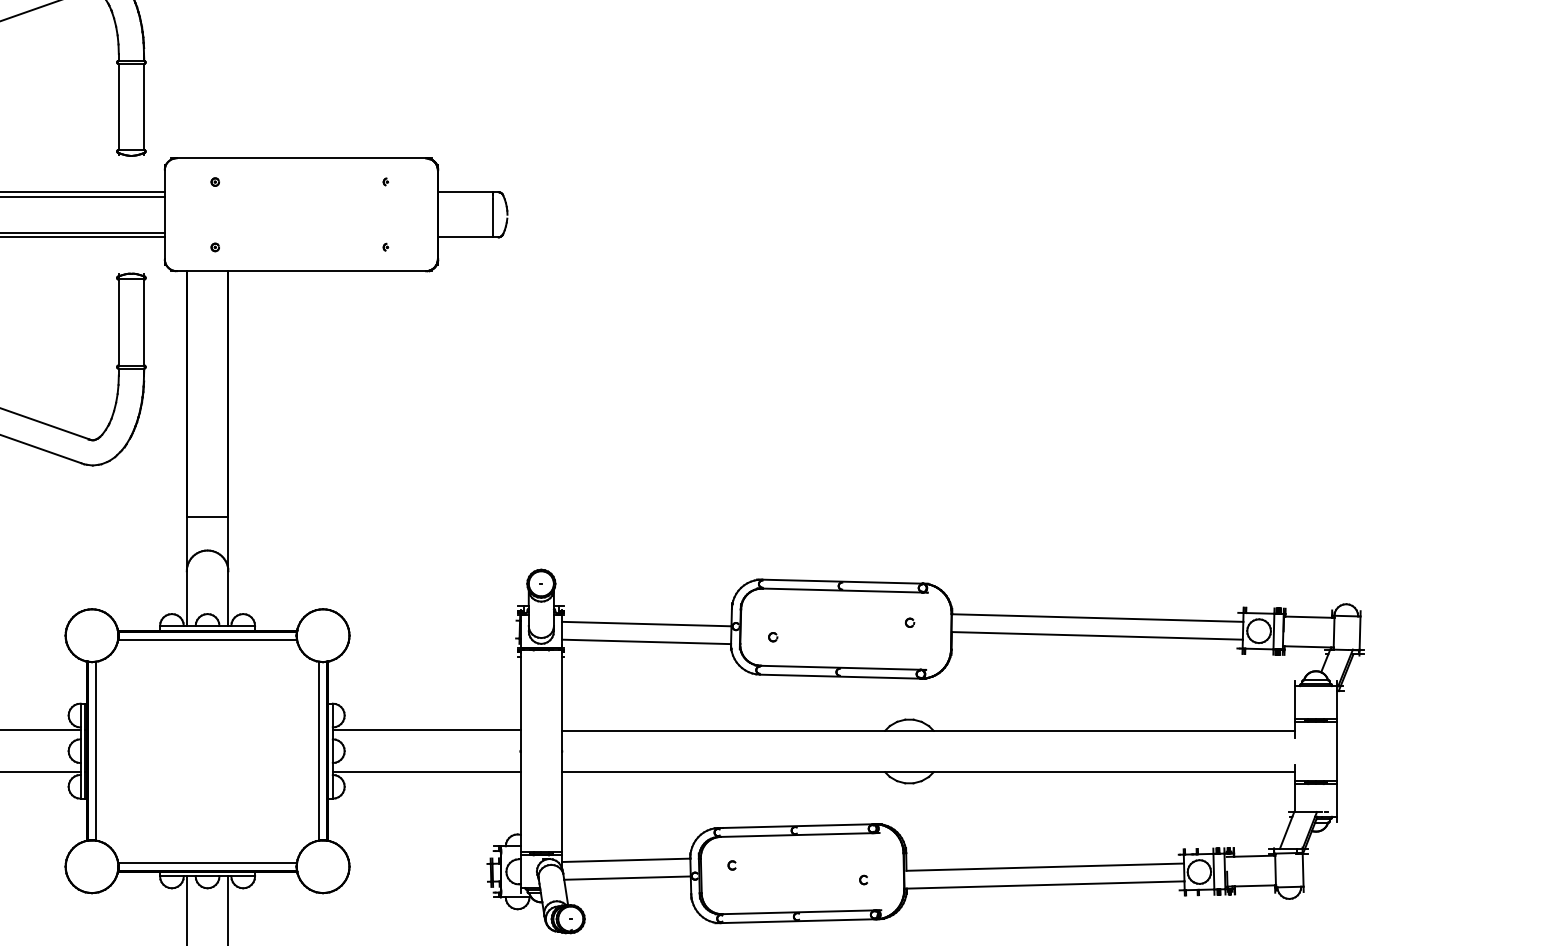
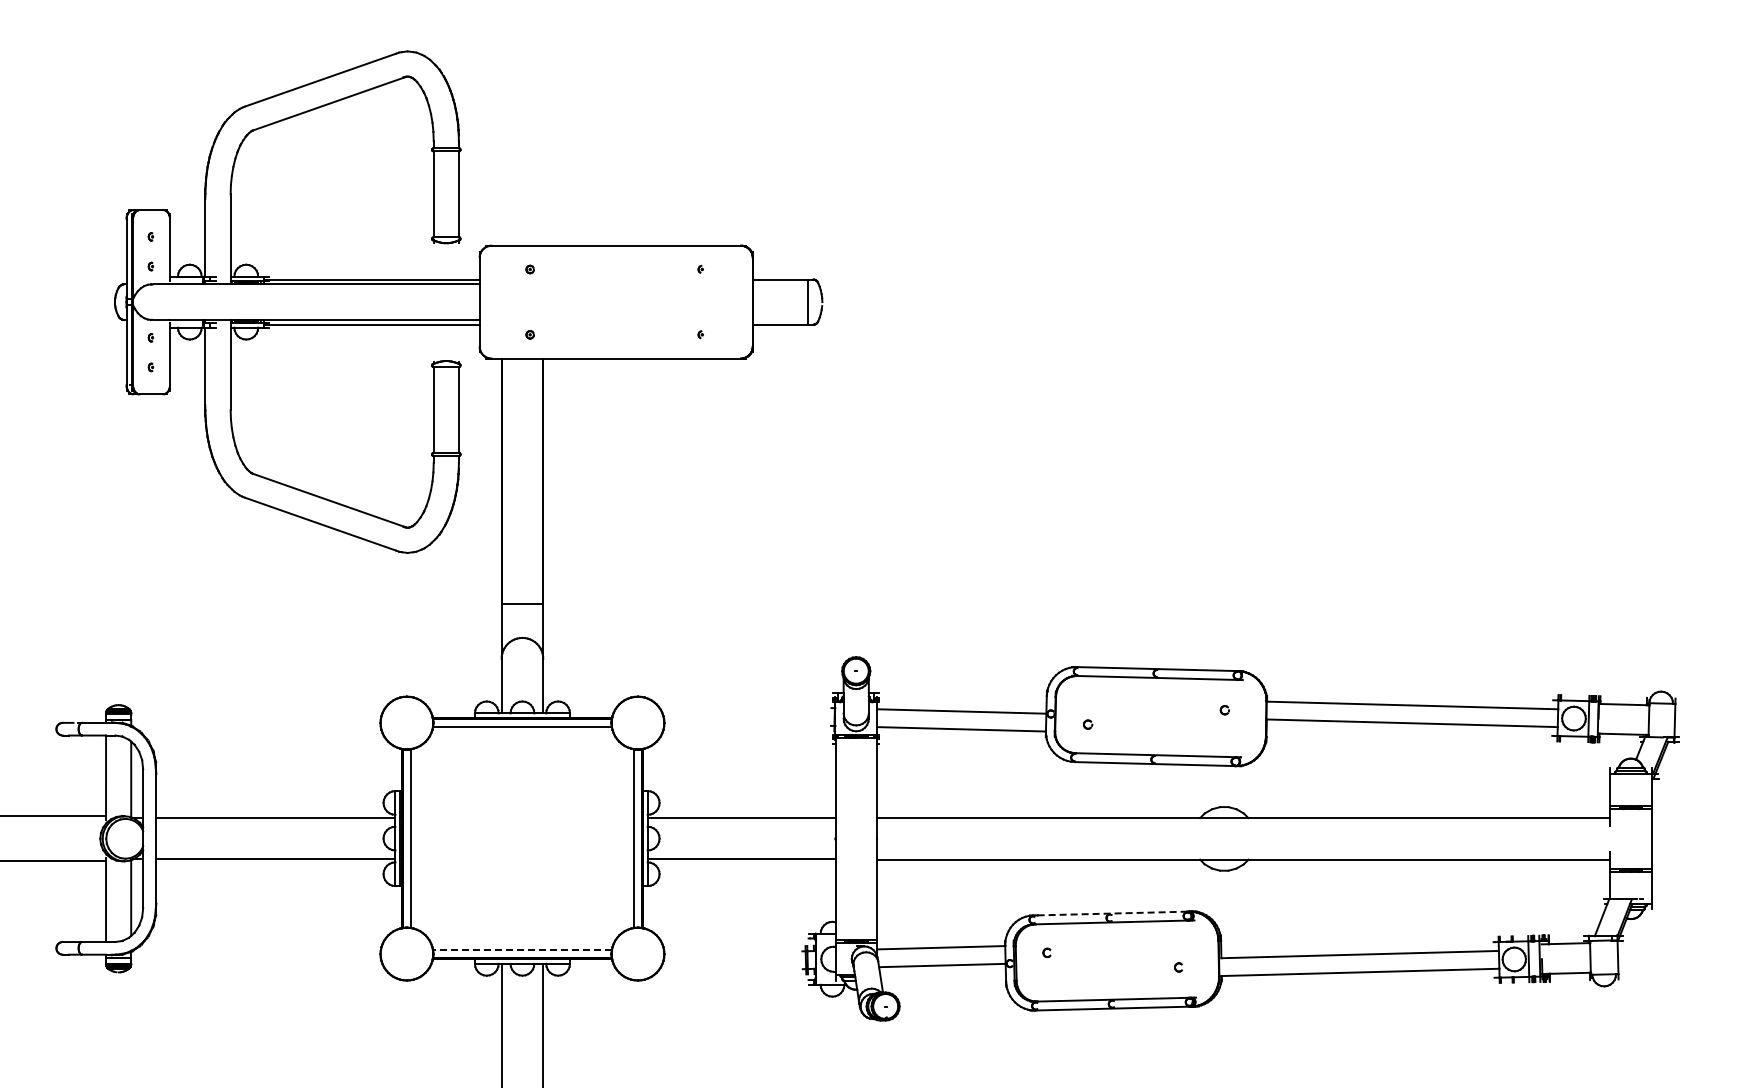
line: (797, 826) -> (1112, 913), solid -> dashed
line: (206, 863) -> (521, 950), solid -> dashed

